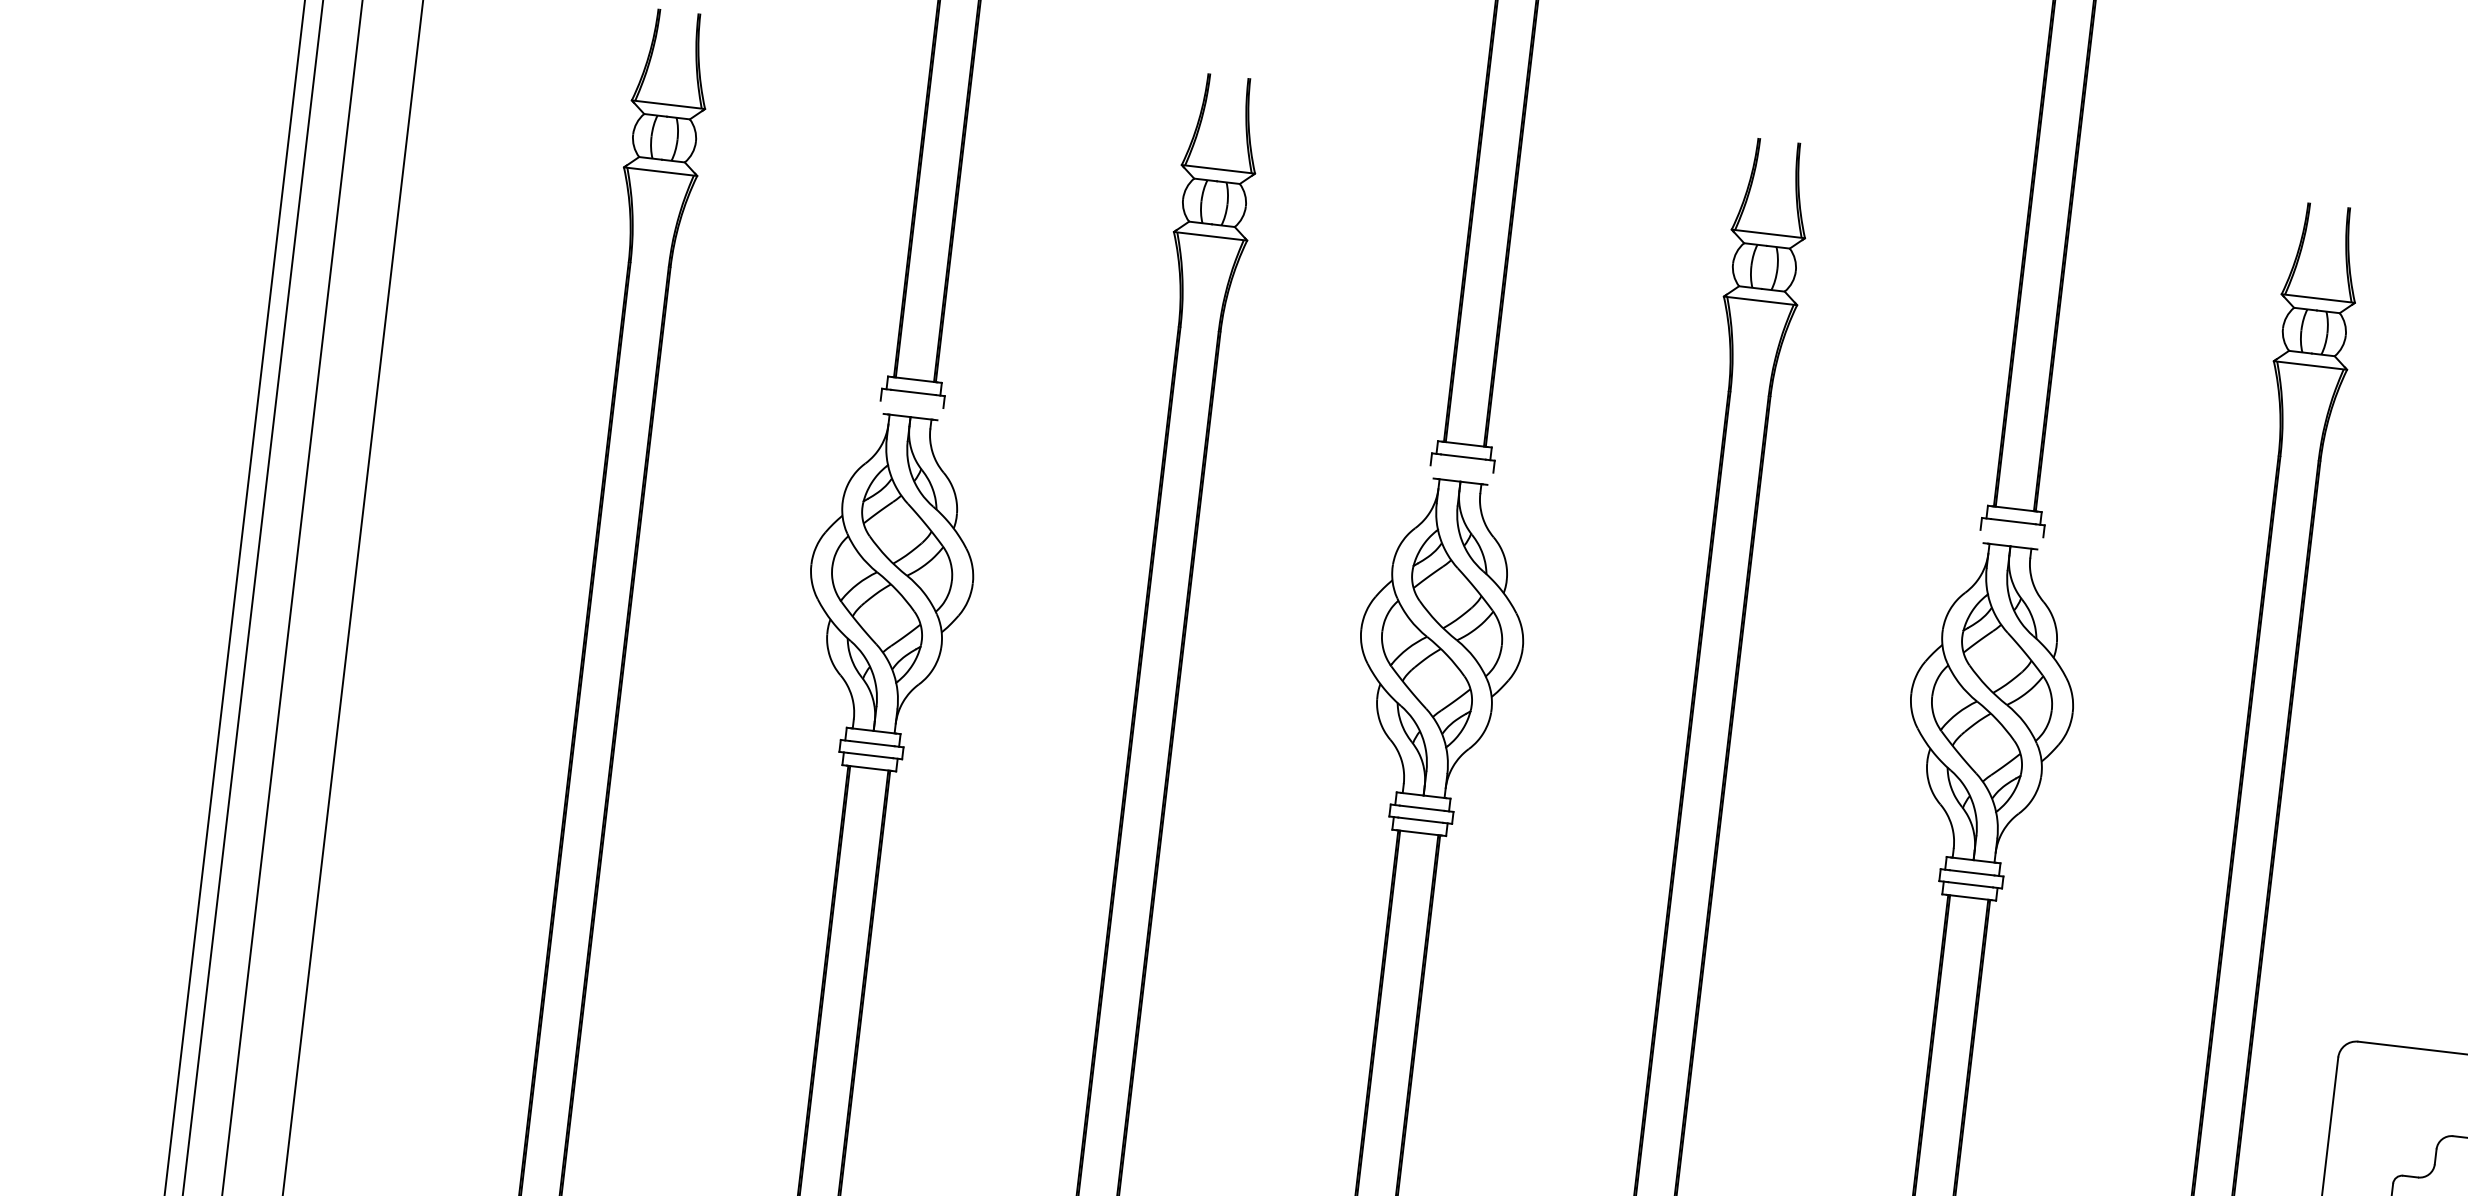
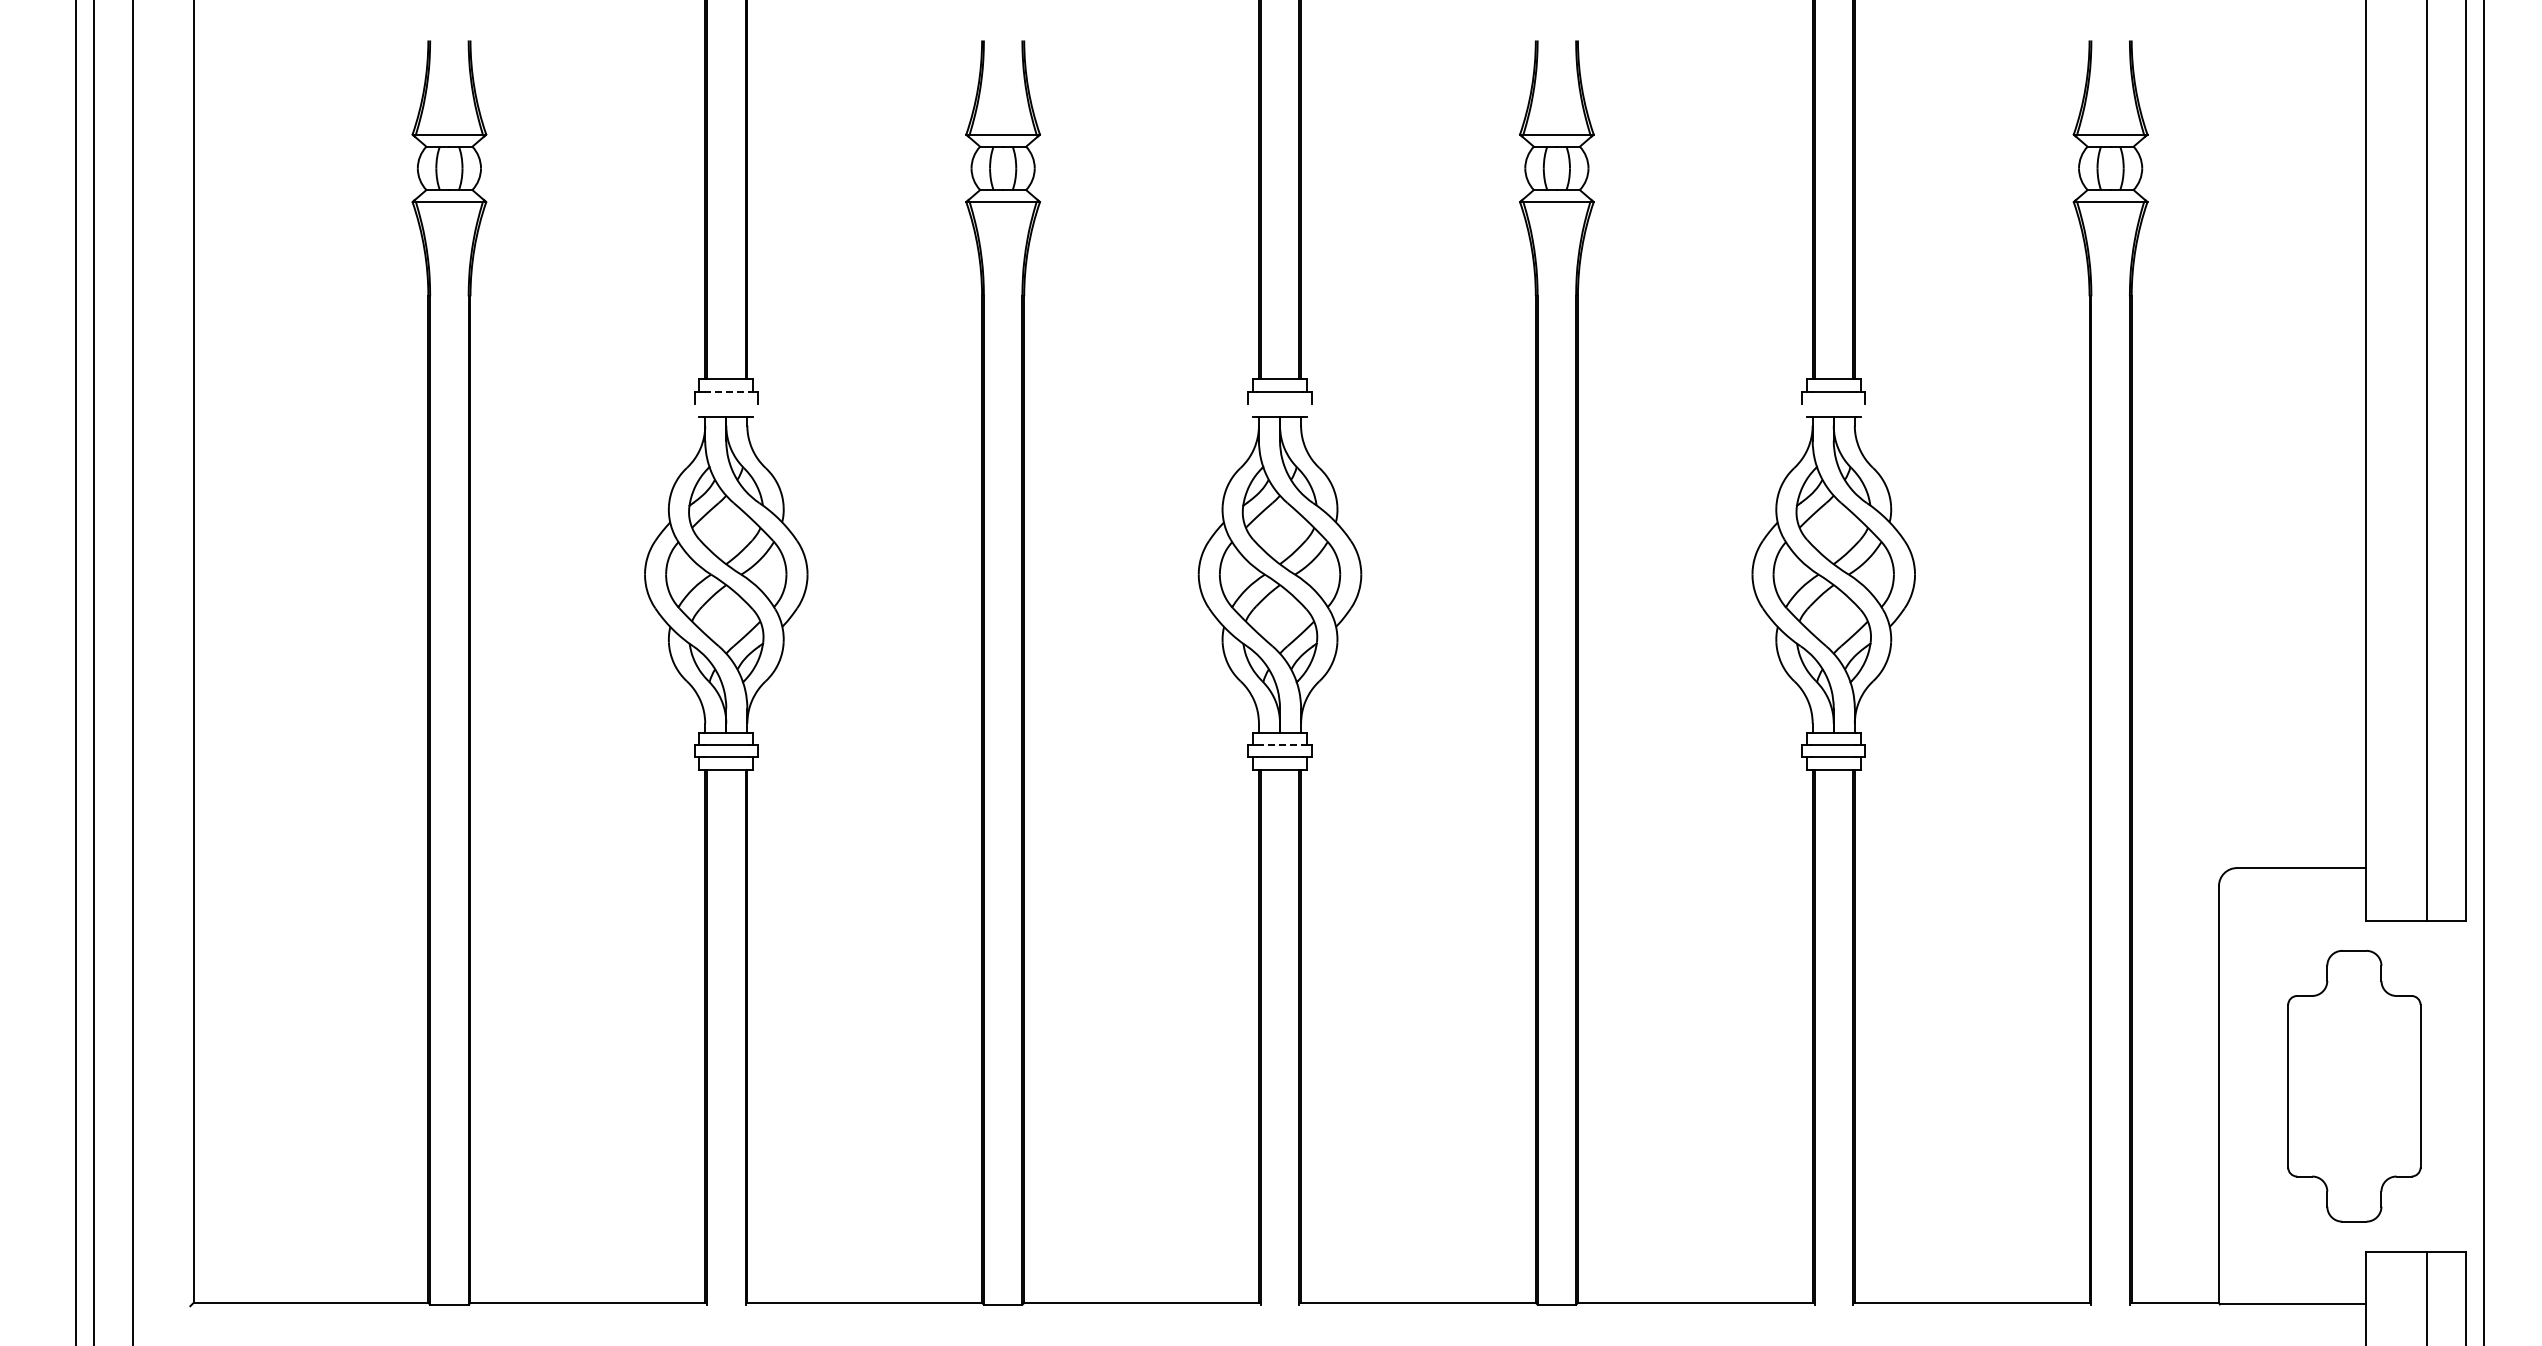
line: (913, 392) -> (726, 391), solid -> dashed
line: (1422, 808) -> (1280, 745), solid -> dashed

